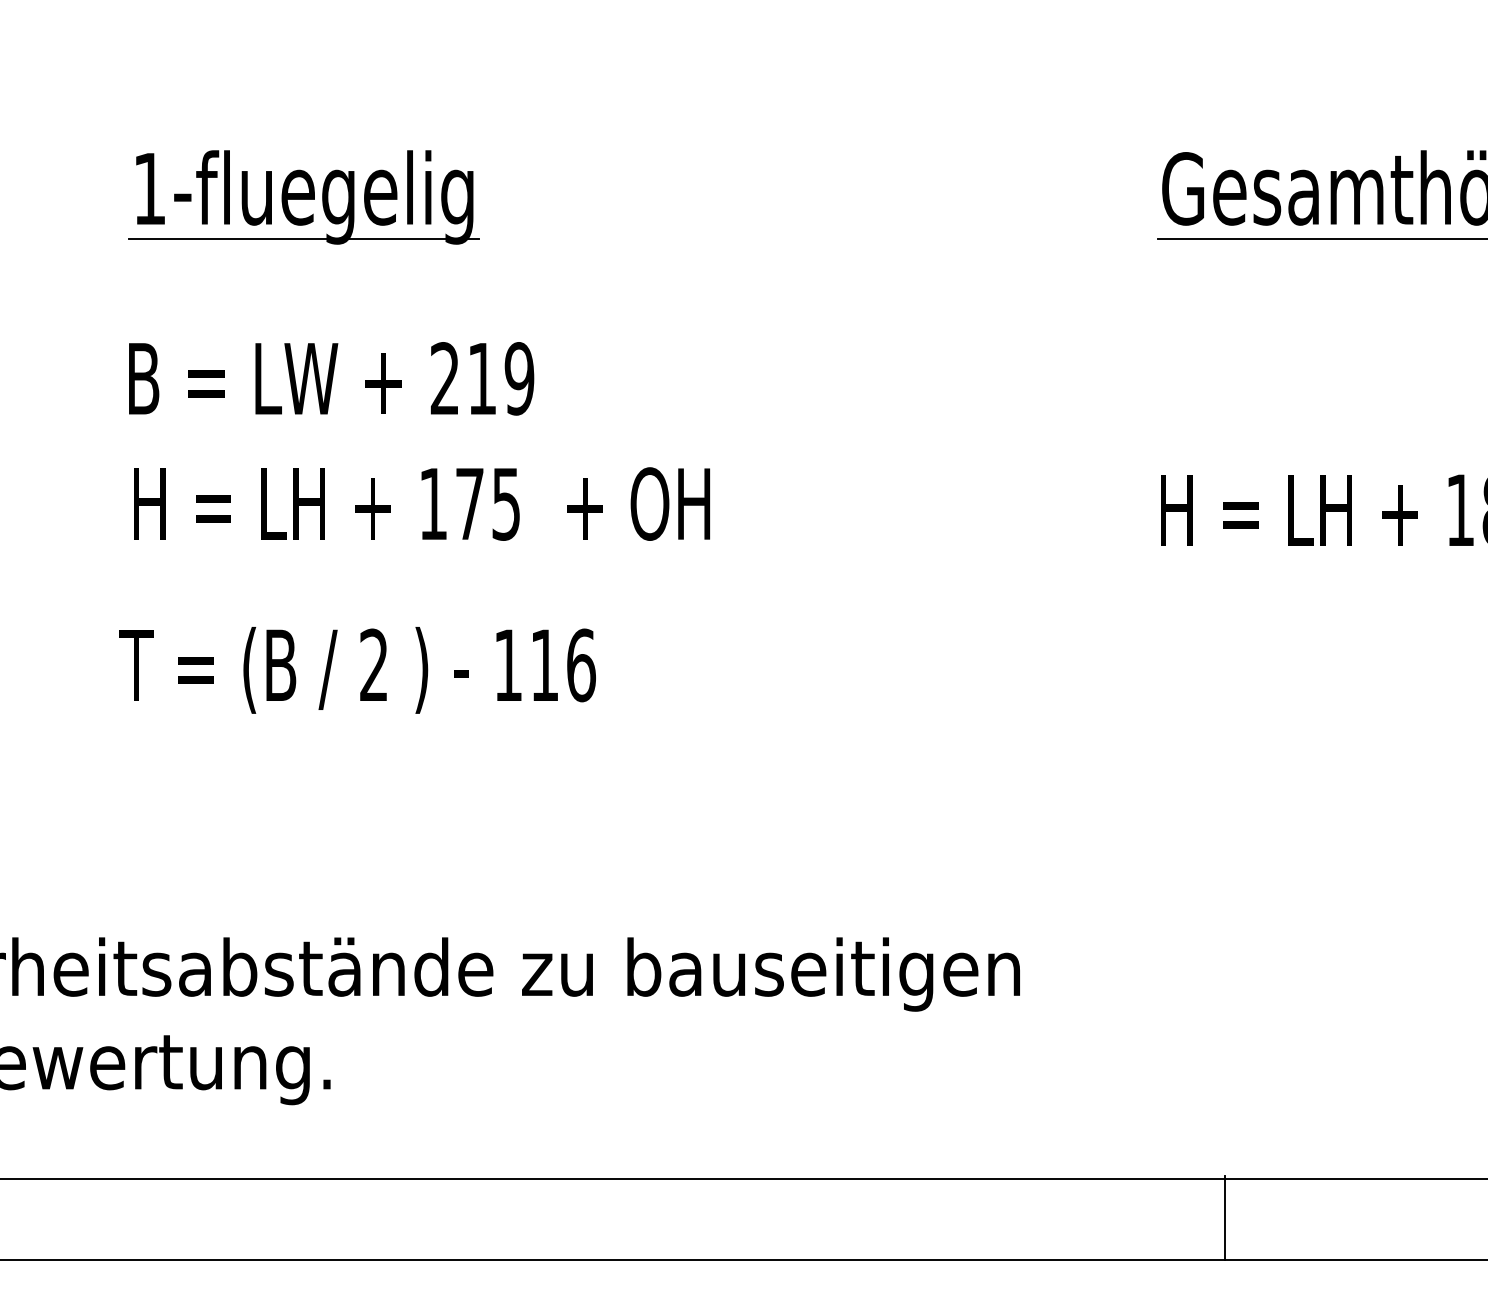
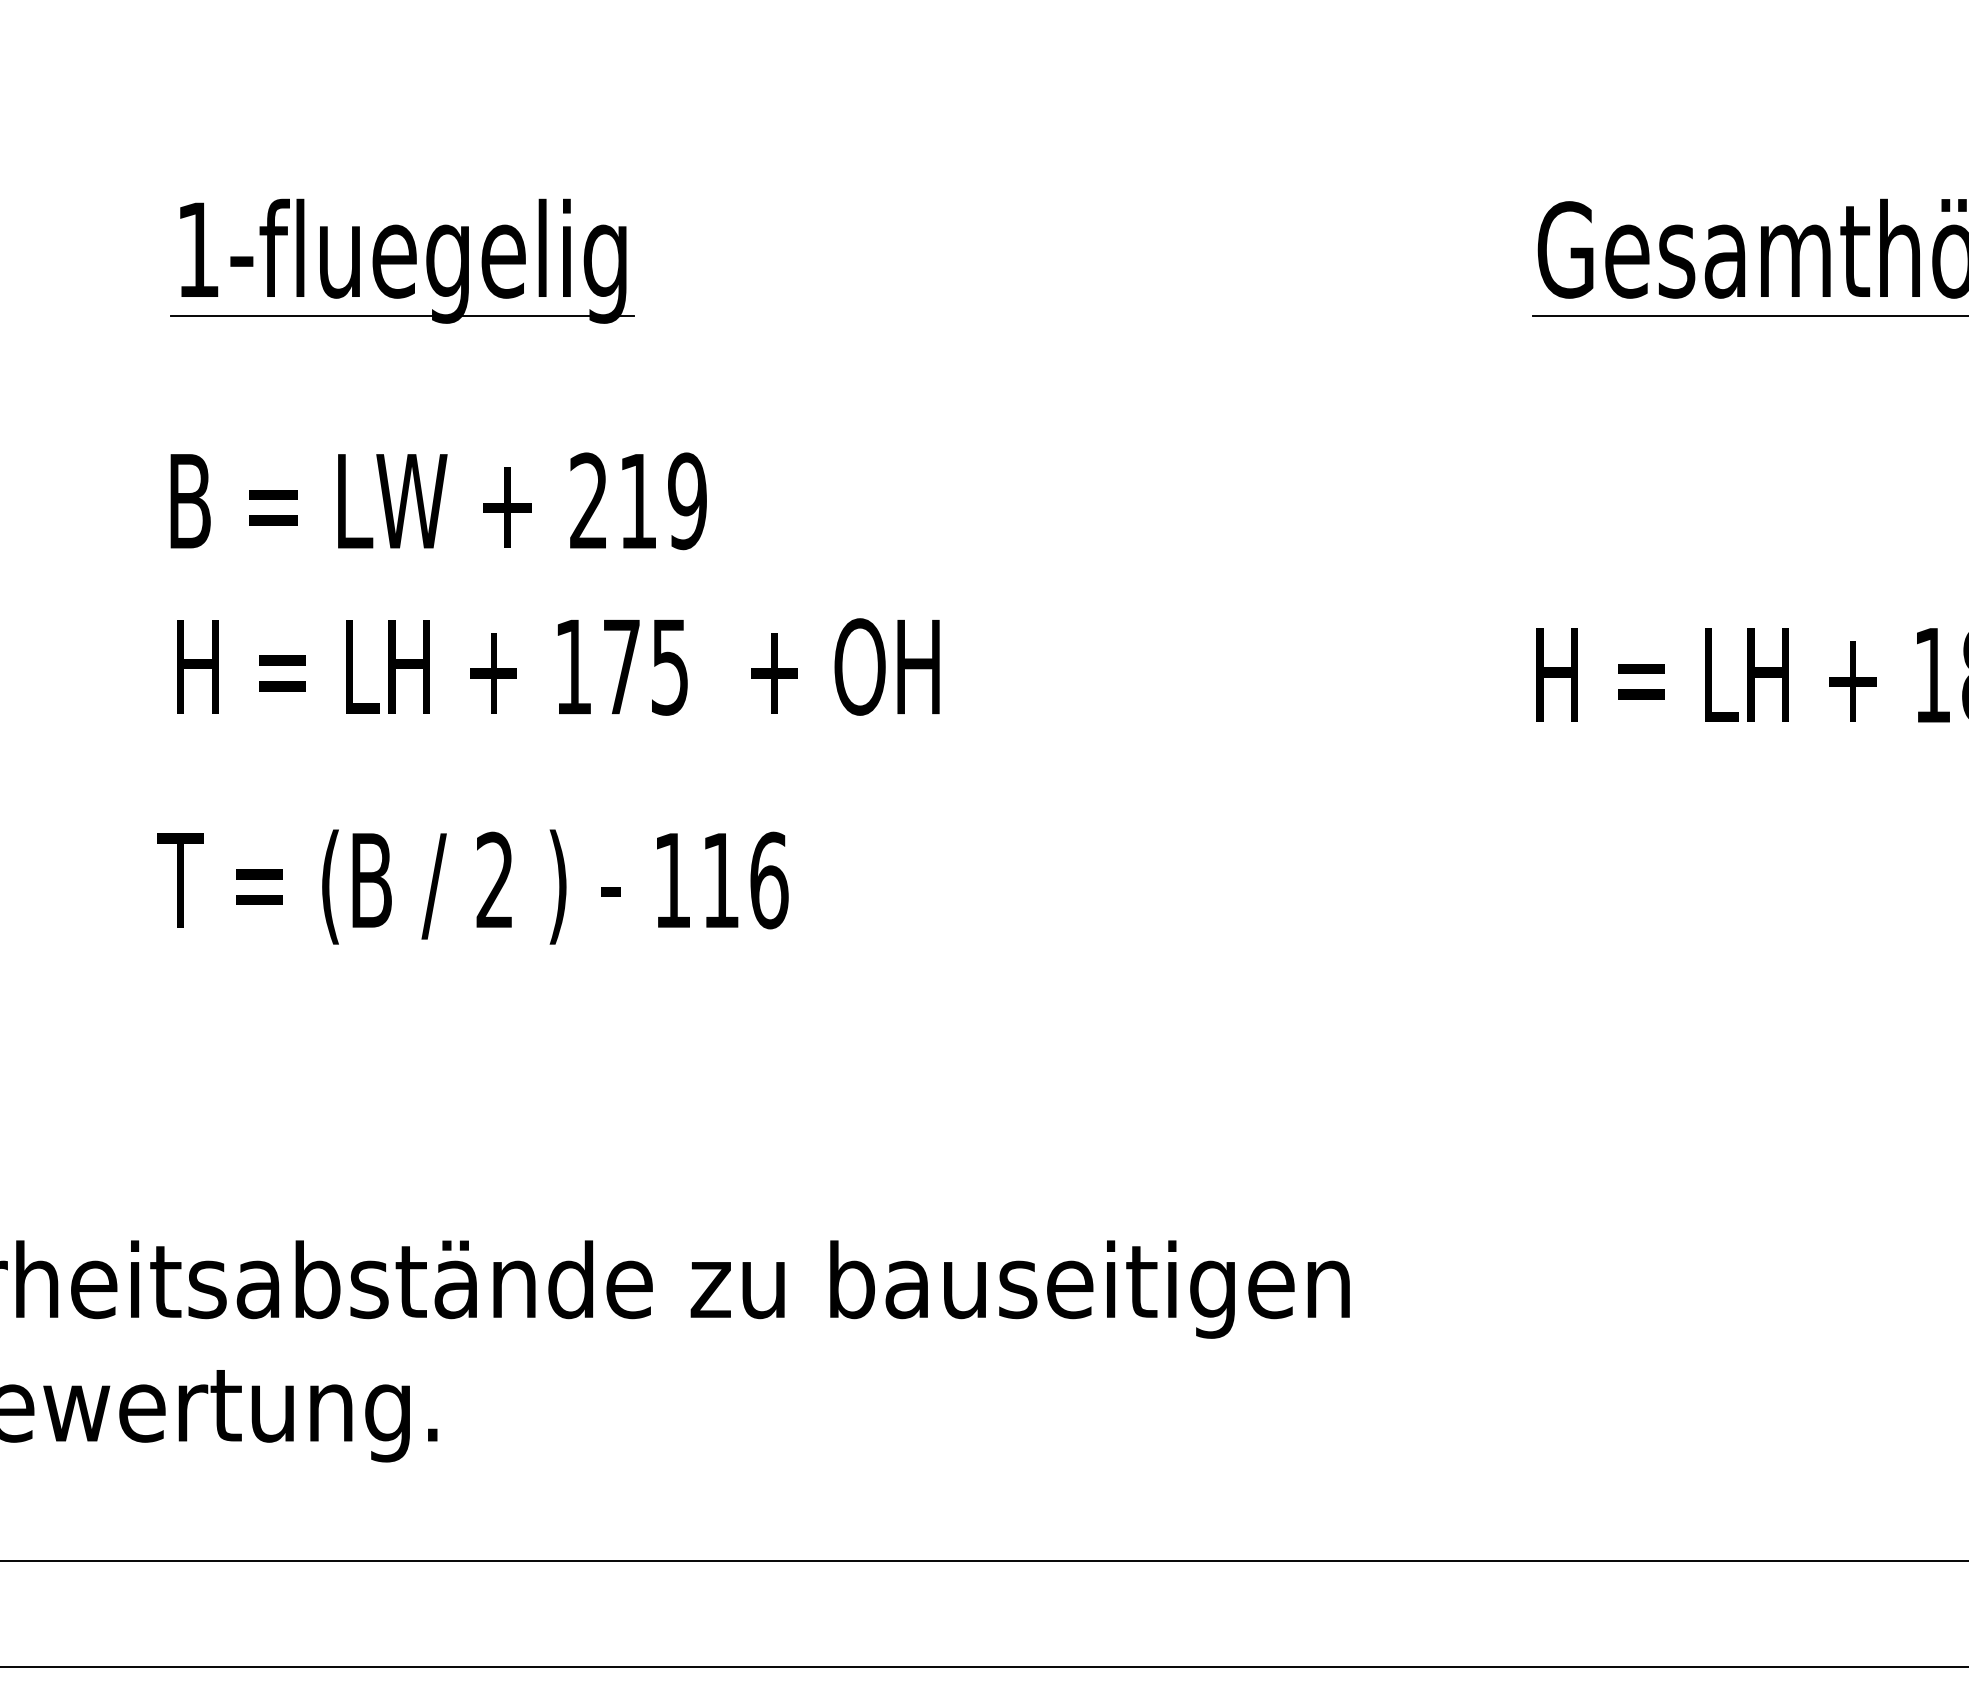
line: (1224, 1217) -> (1620, 1611), removed

